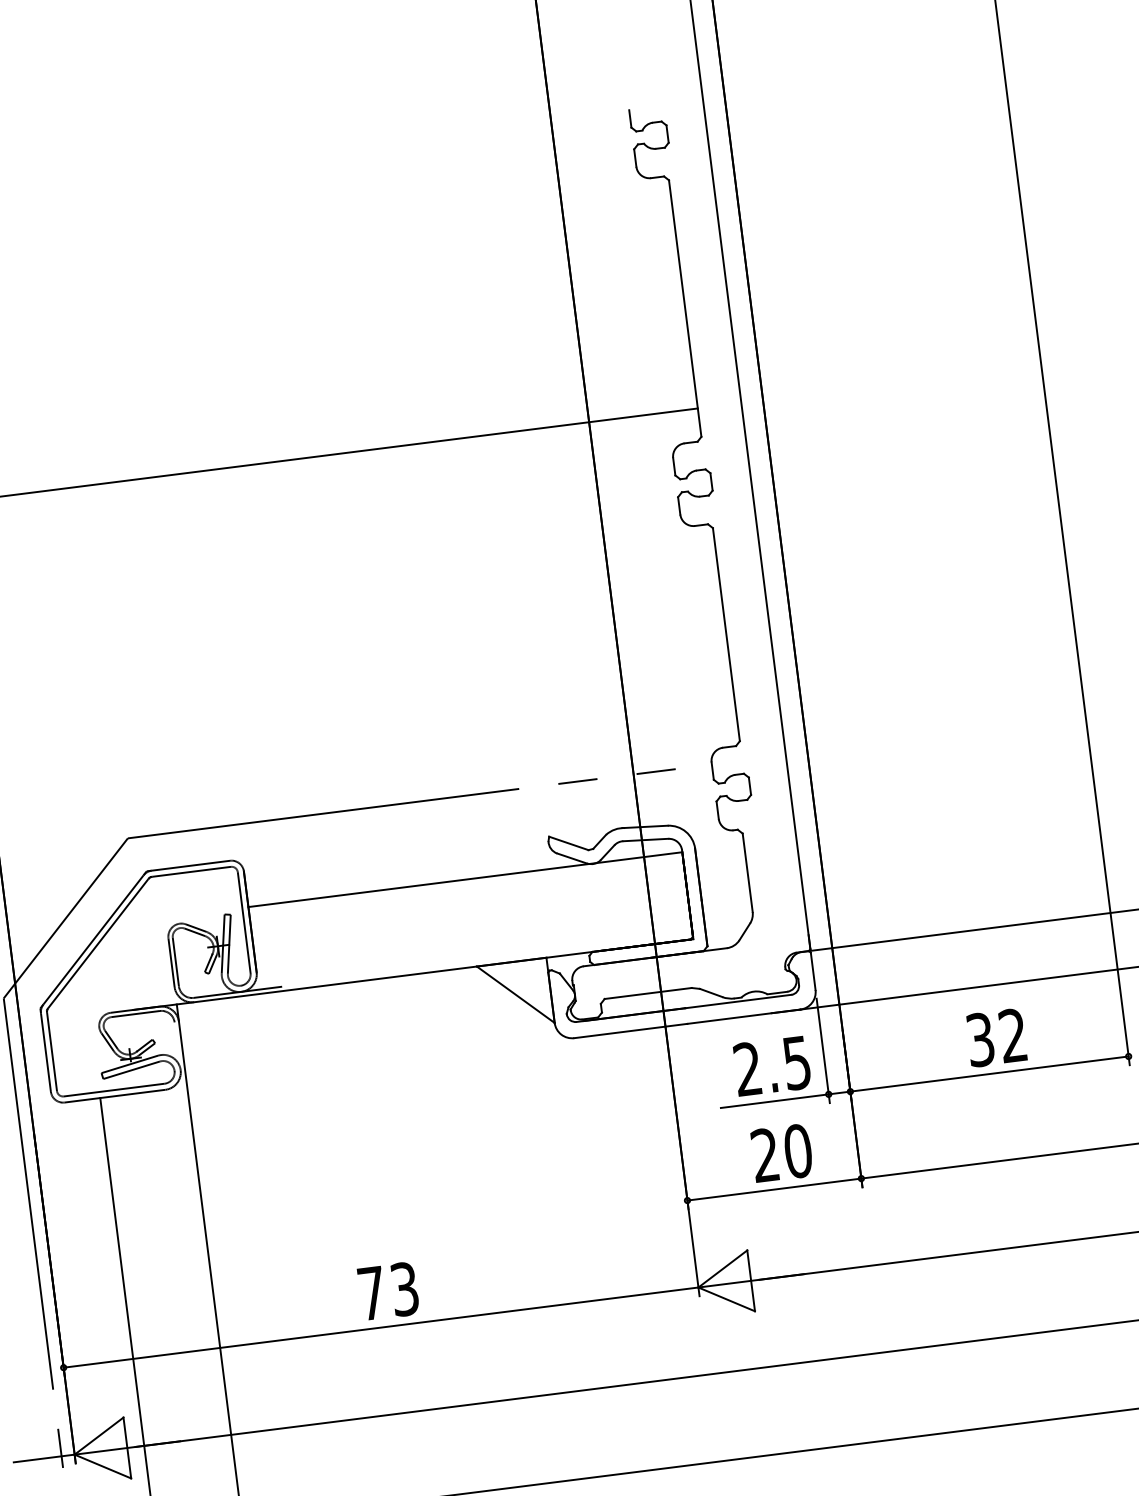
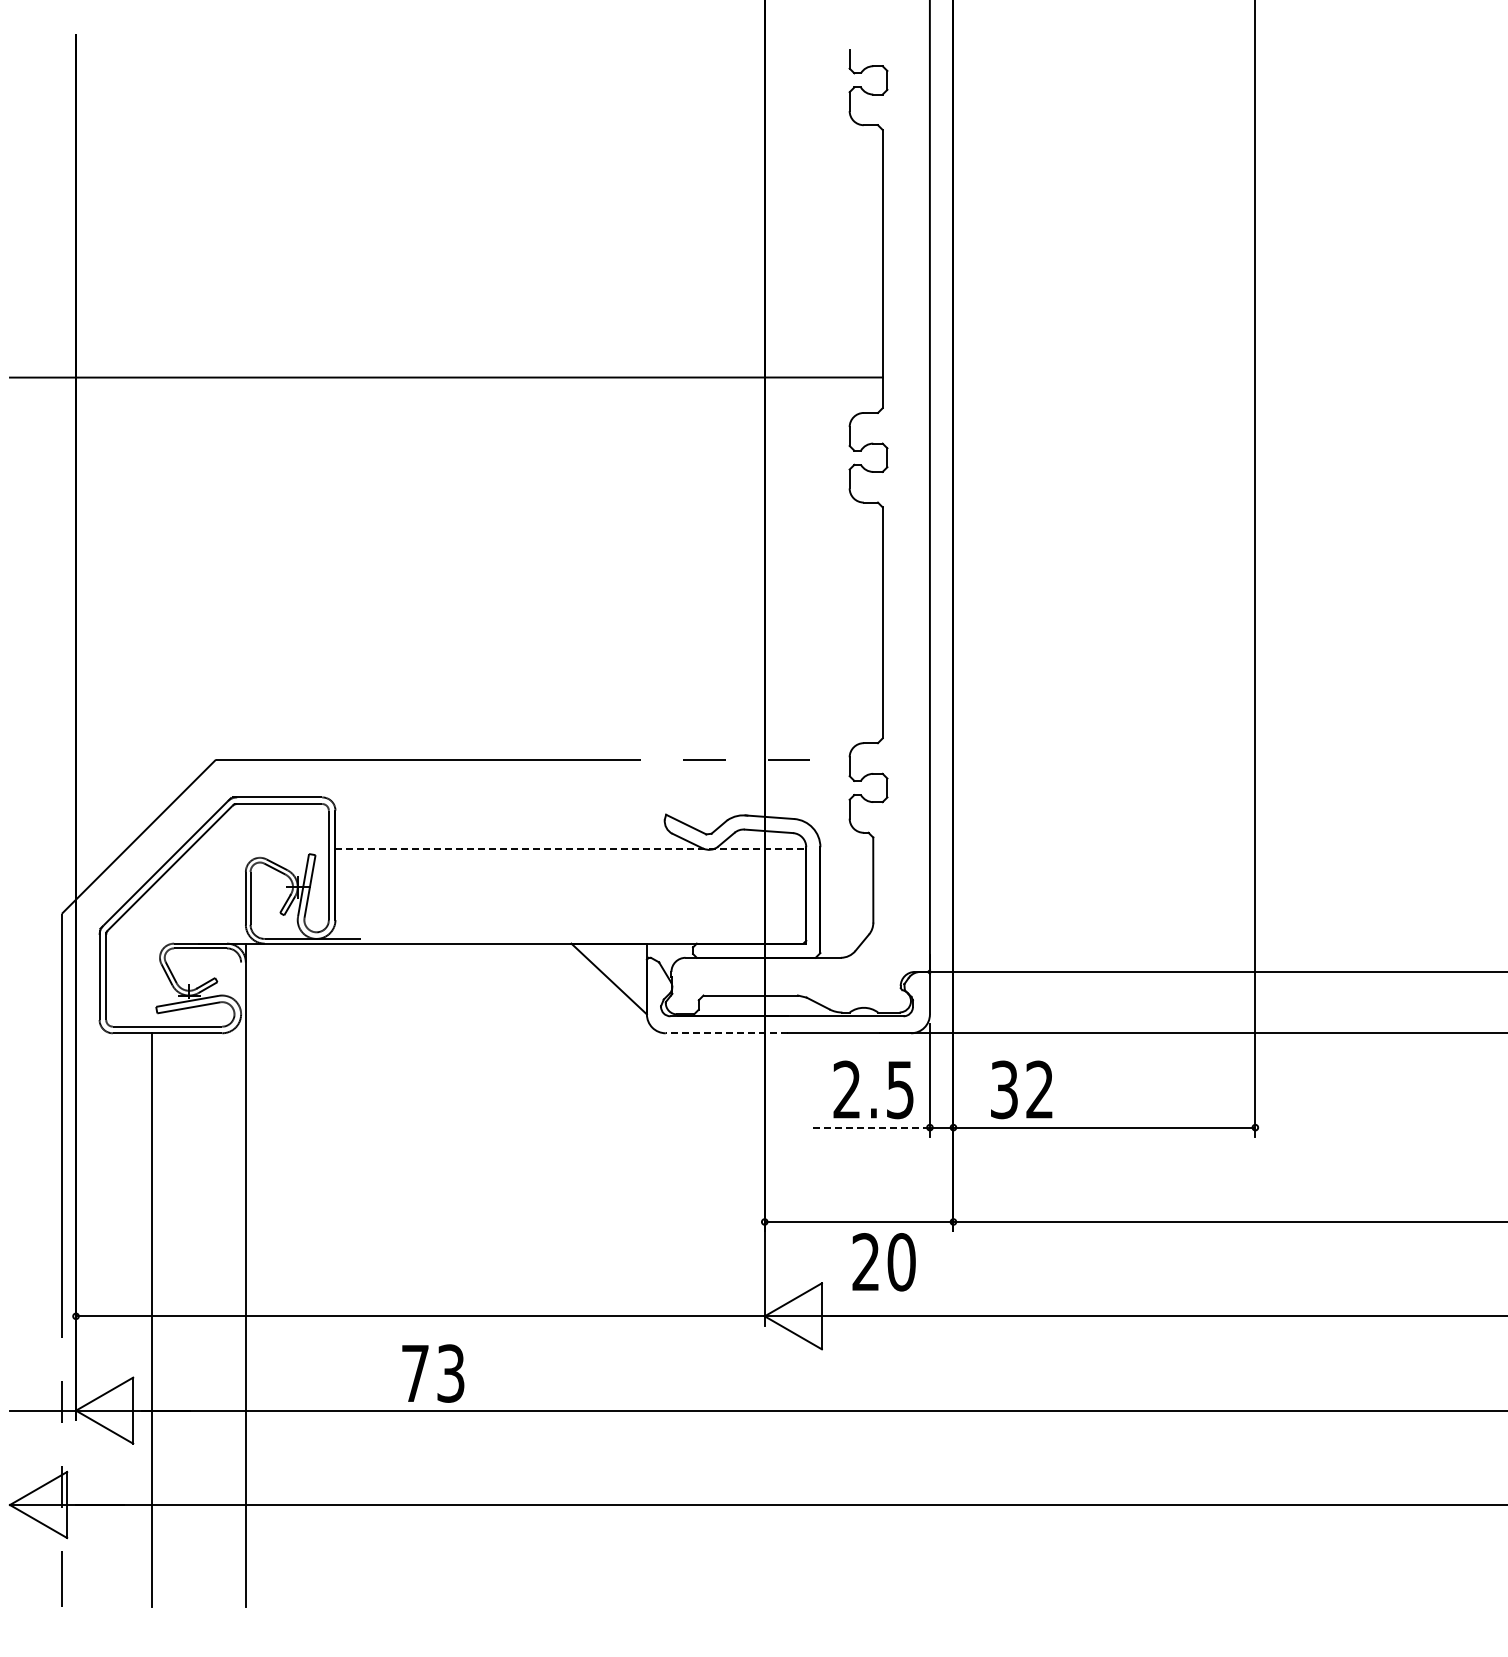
line: (465, 879) -> (571, 849), solid -> dashed
line: (630, 1031) -> (726, 1033), solid -> dashed
text: (996, 1037) -> (1021, 1089), moved
line: (773, 1101) -> (870, 1127), solid -> dashed
text: (781, 1153) -> (883, 1262), moved
text: (388, 1291) -> (433, 1373), moved

